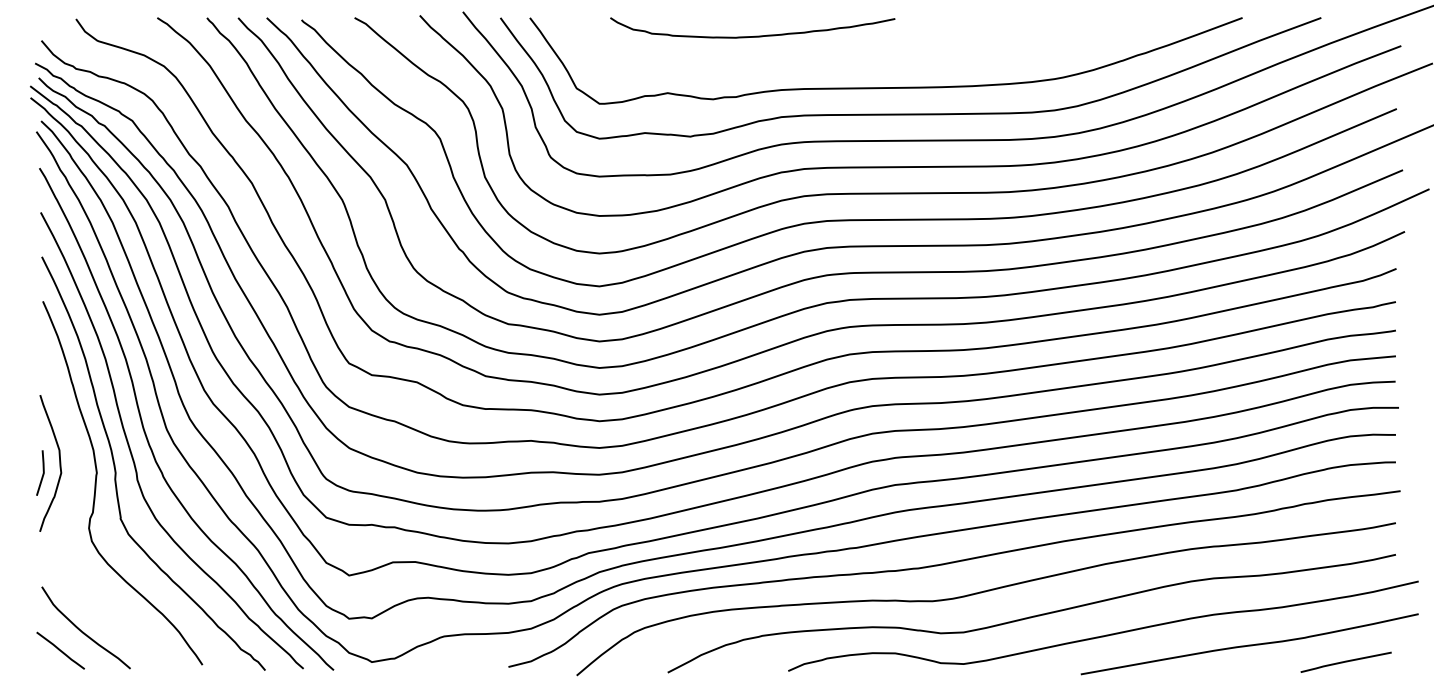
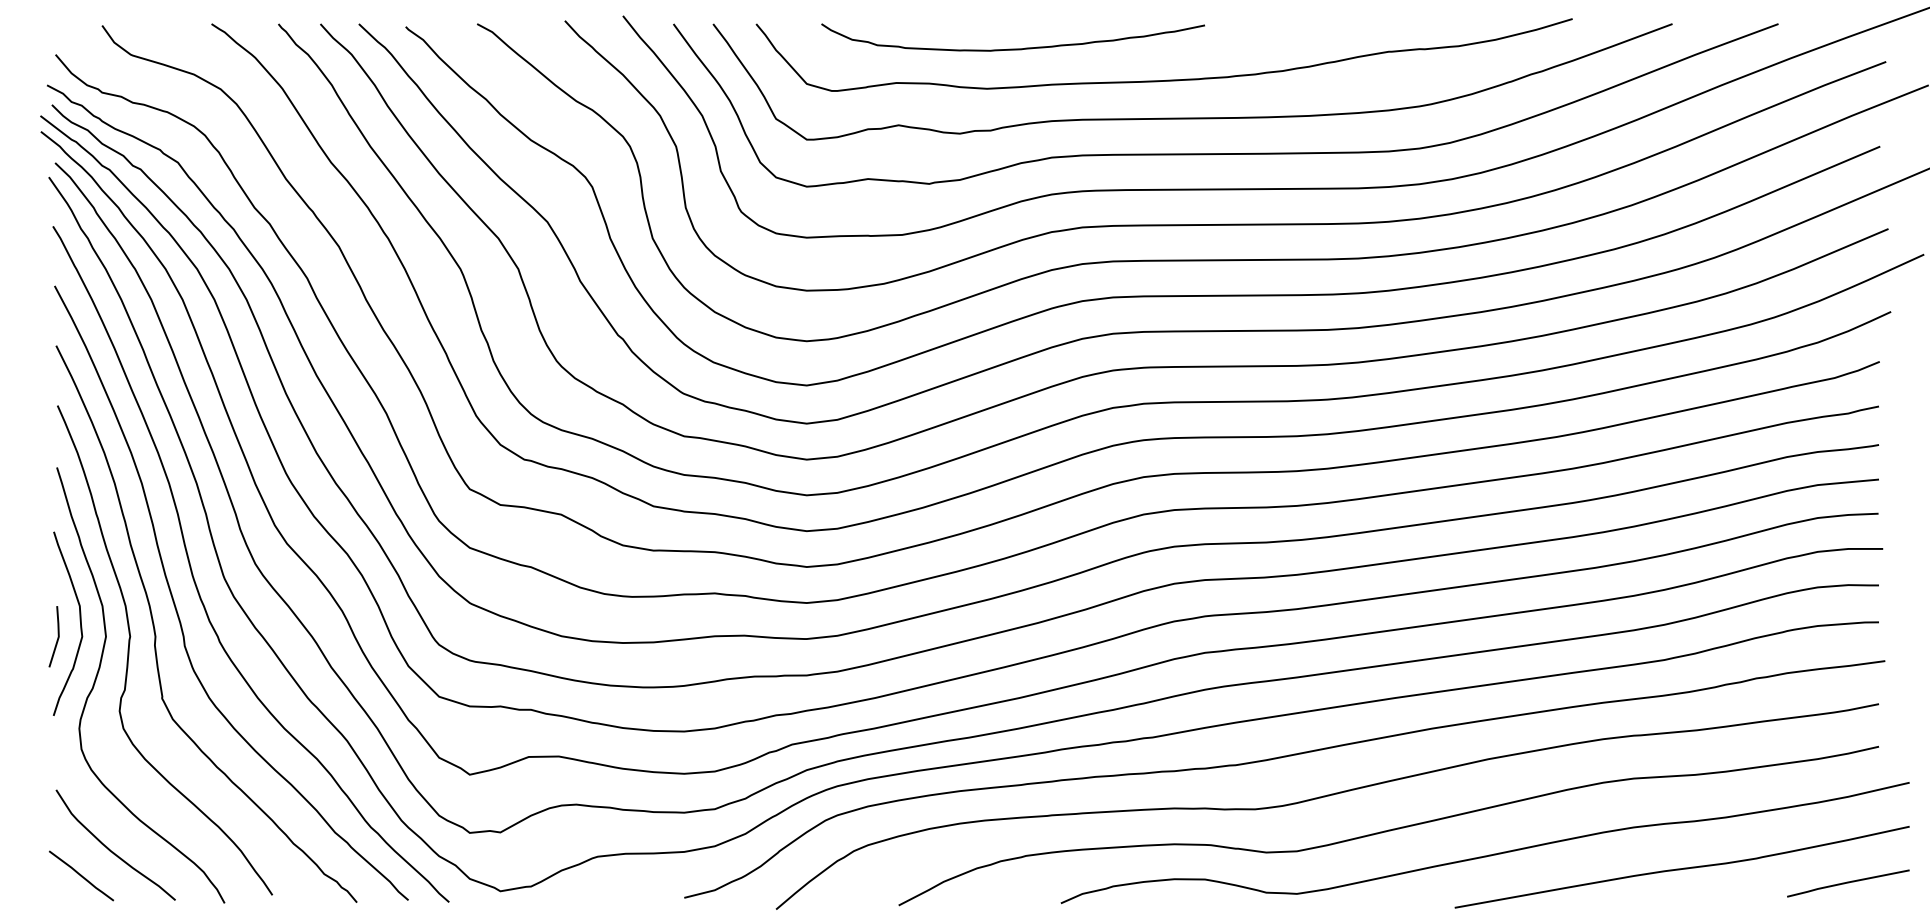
curve: (864, 59) -> (1163, 80), added
curve: (74, 498) -> (100, 671), added
line: (1345, 661) -> (1847, 882), moved

